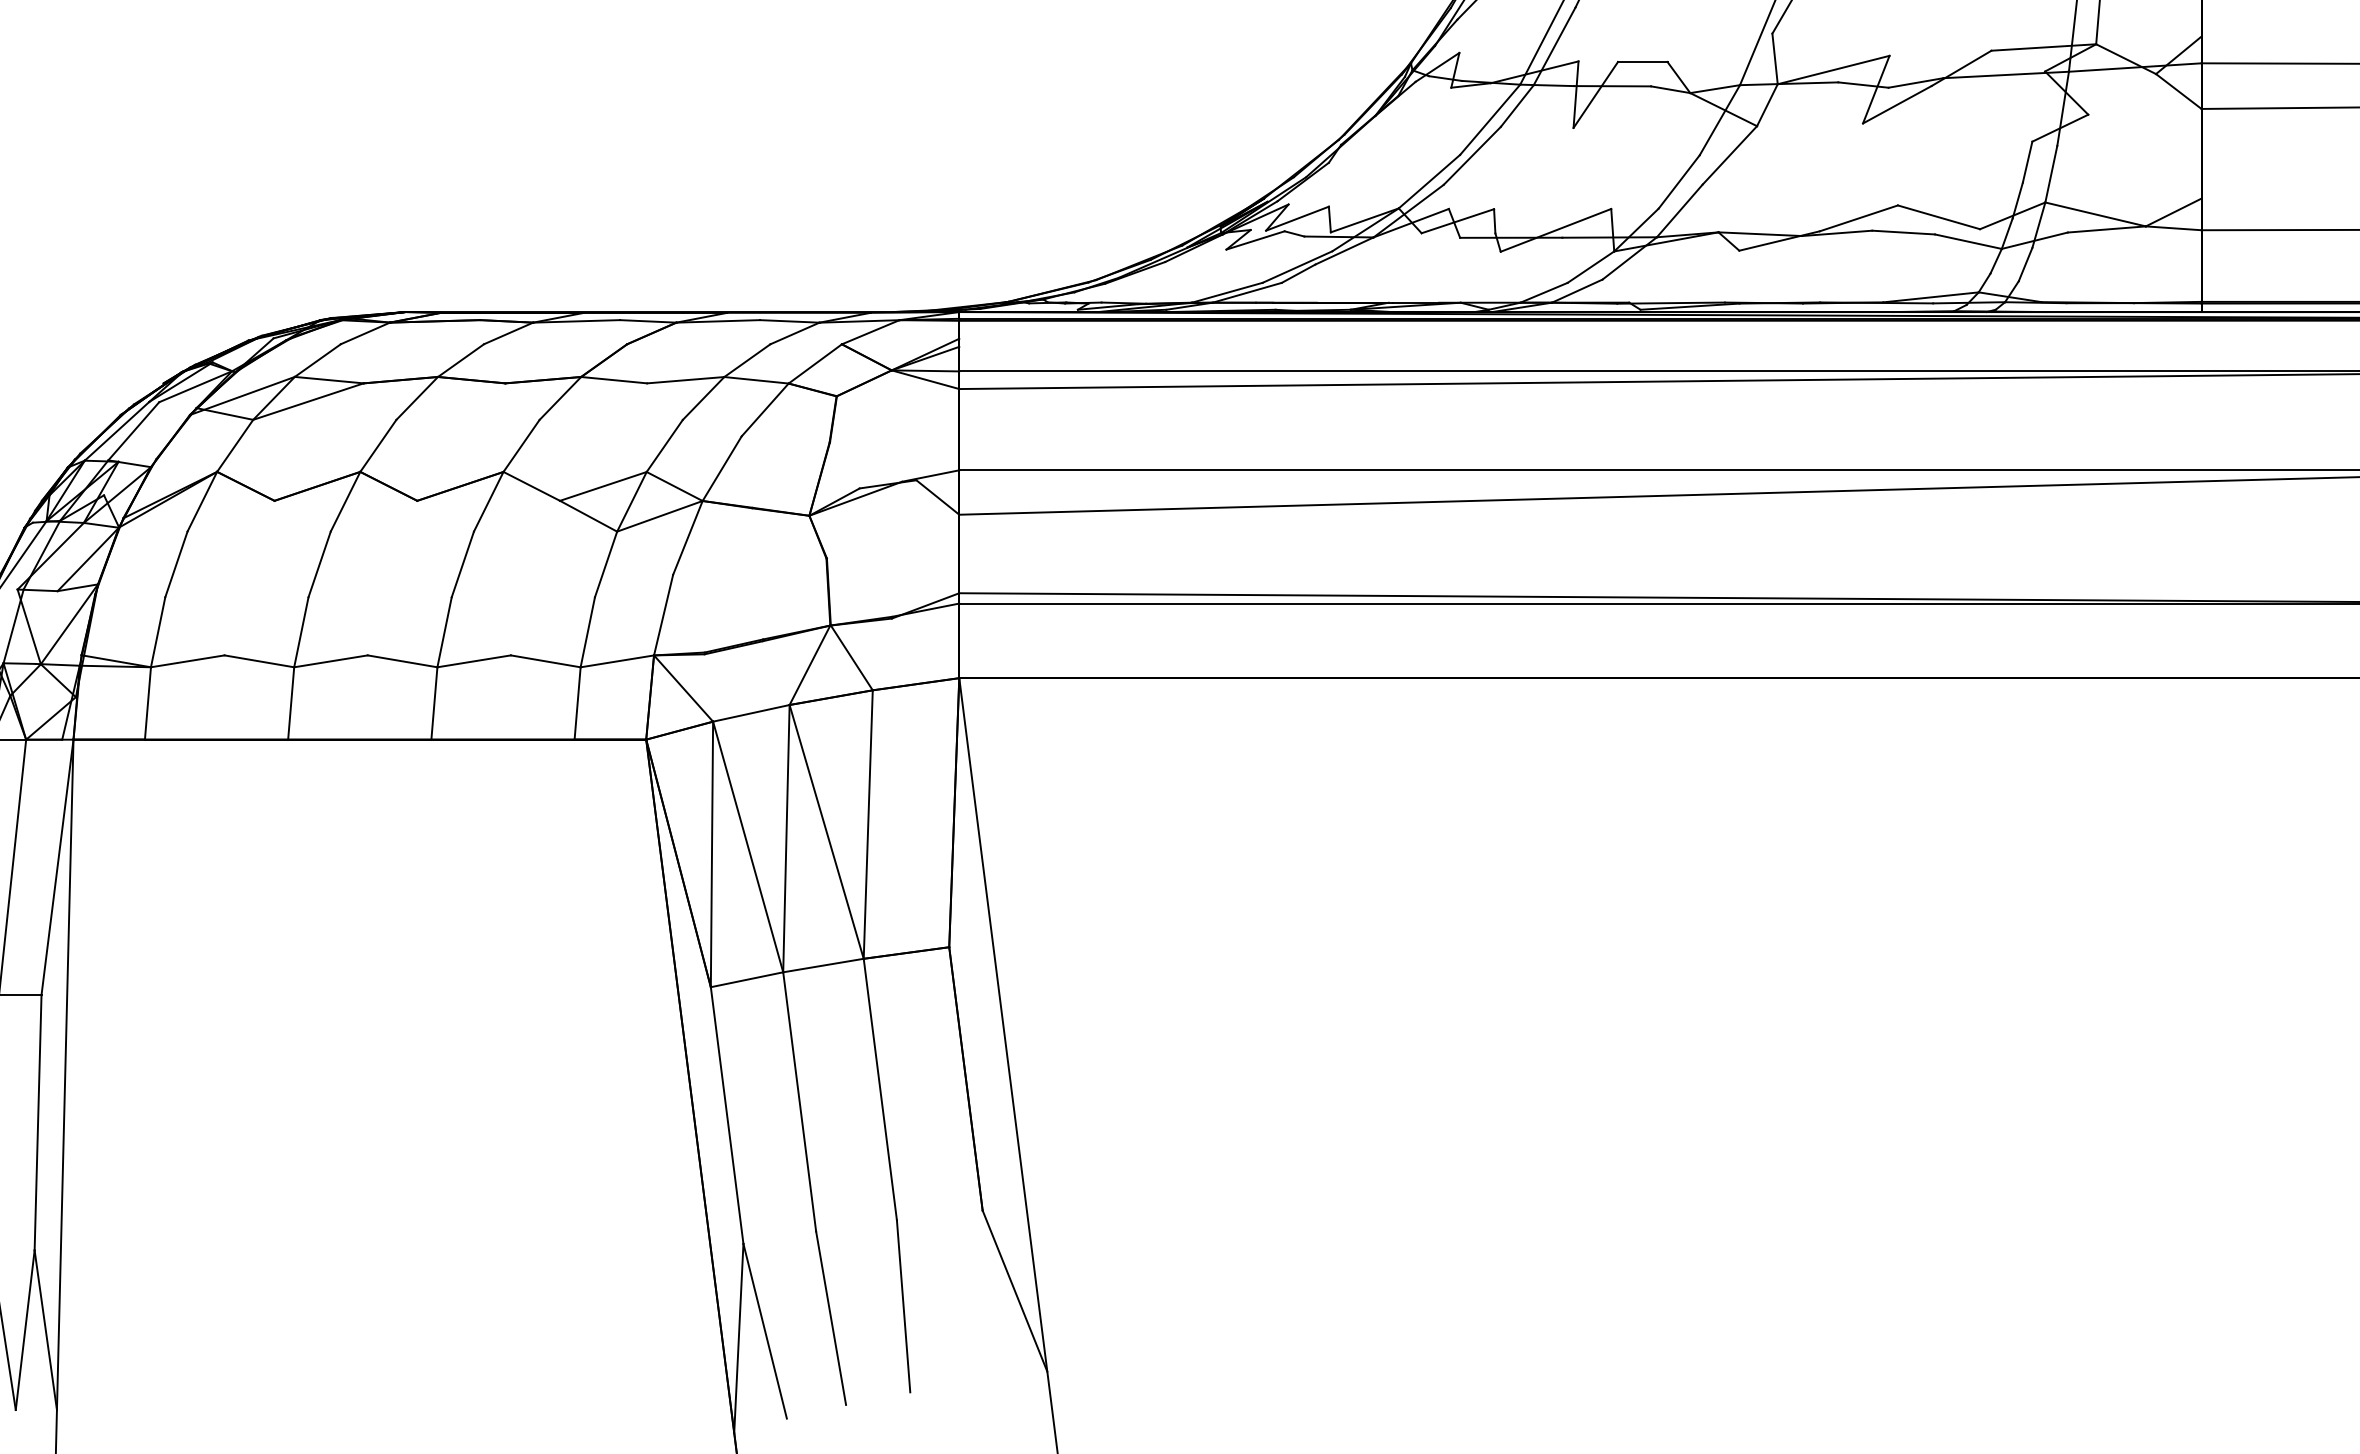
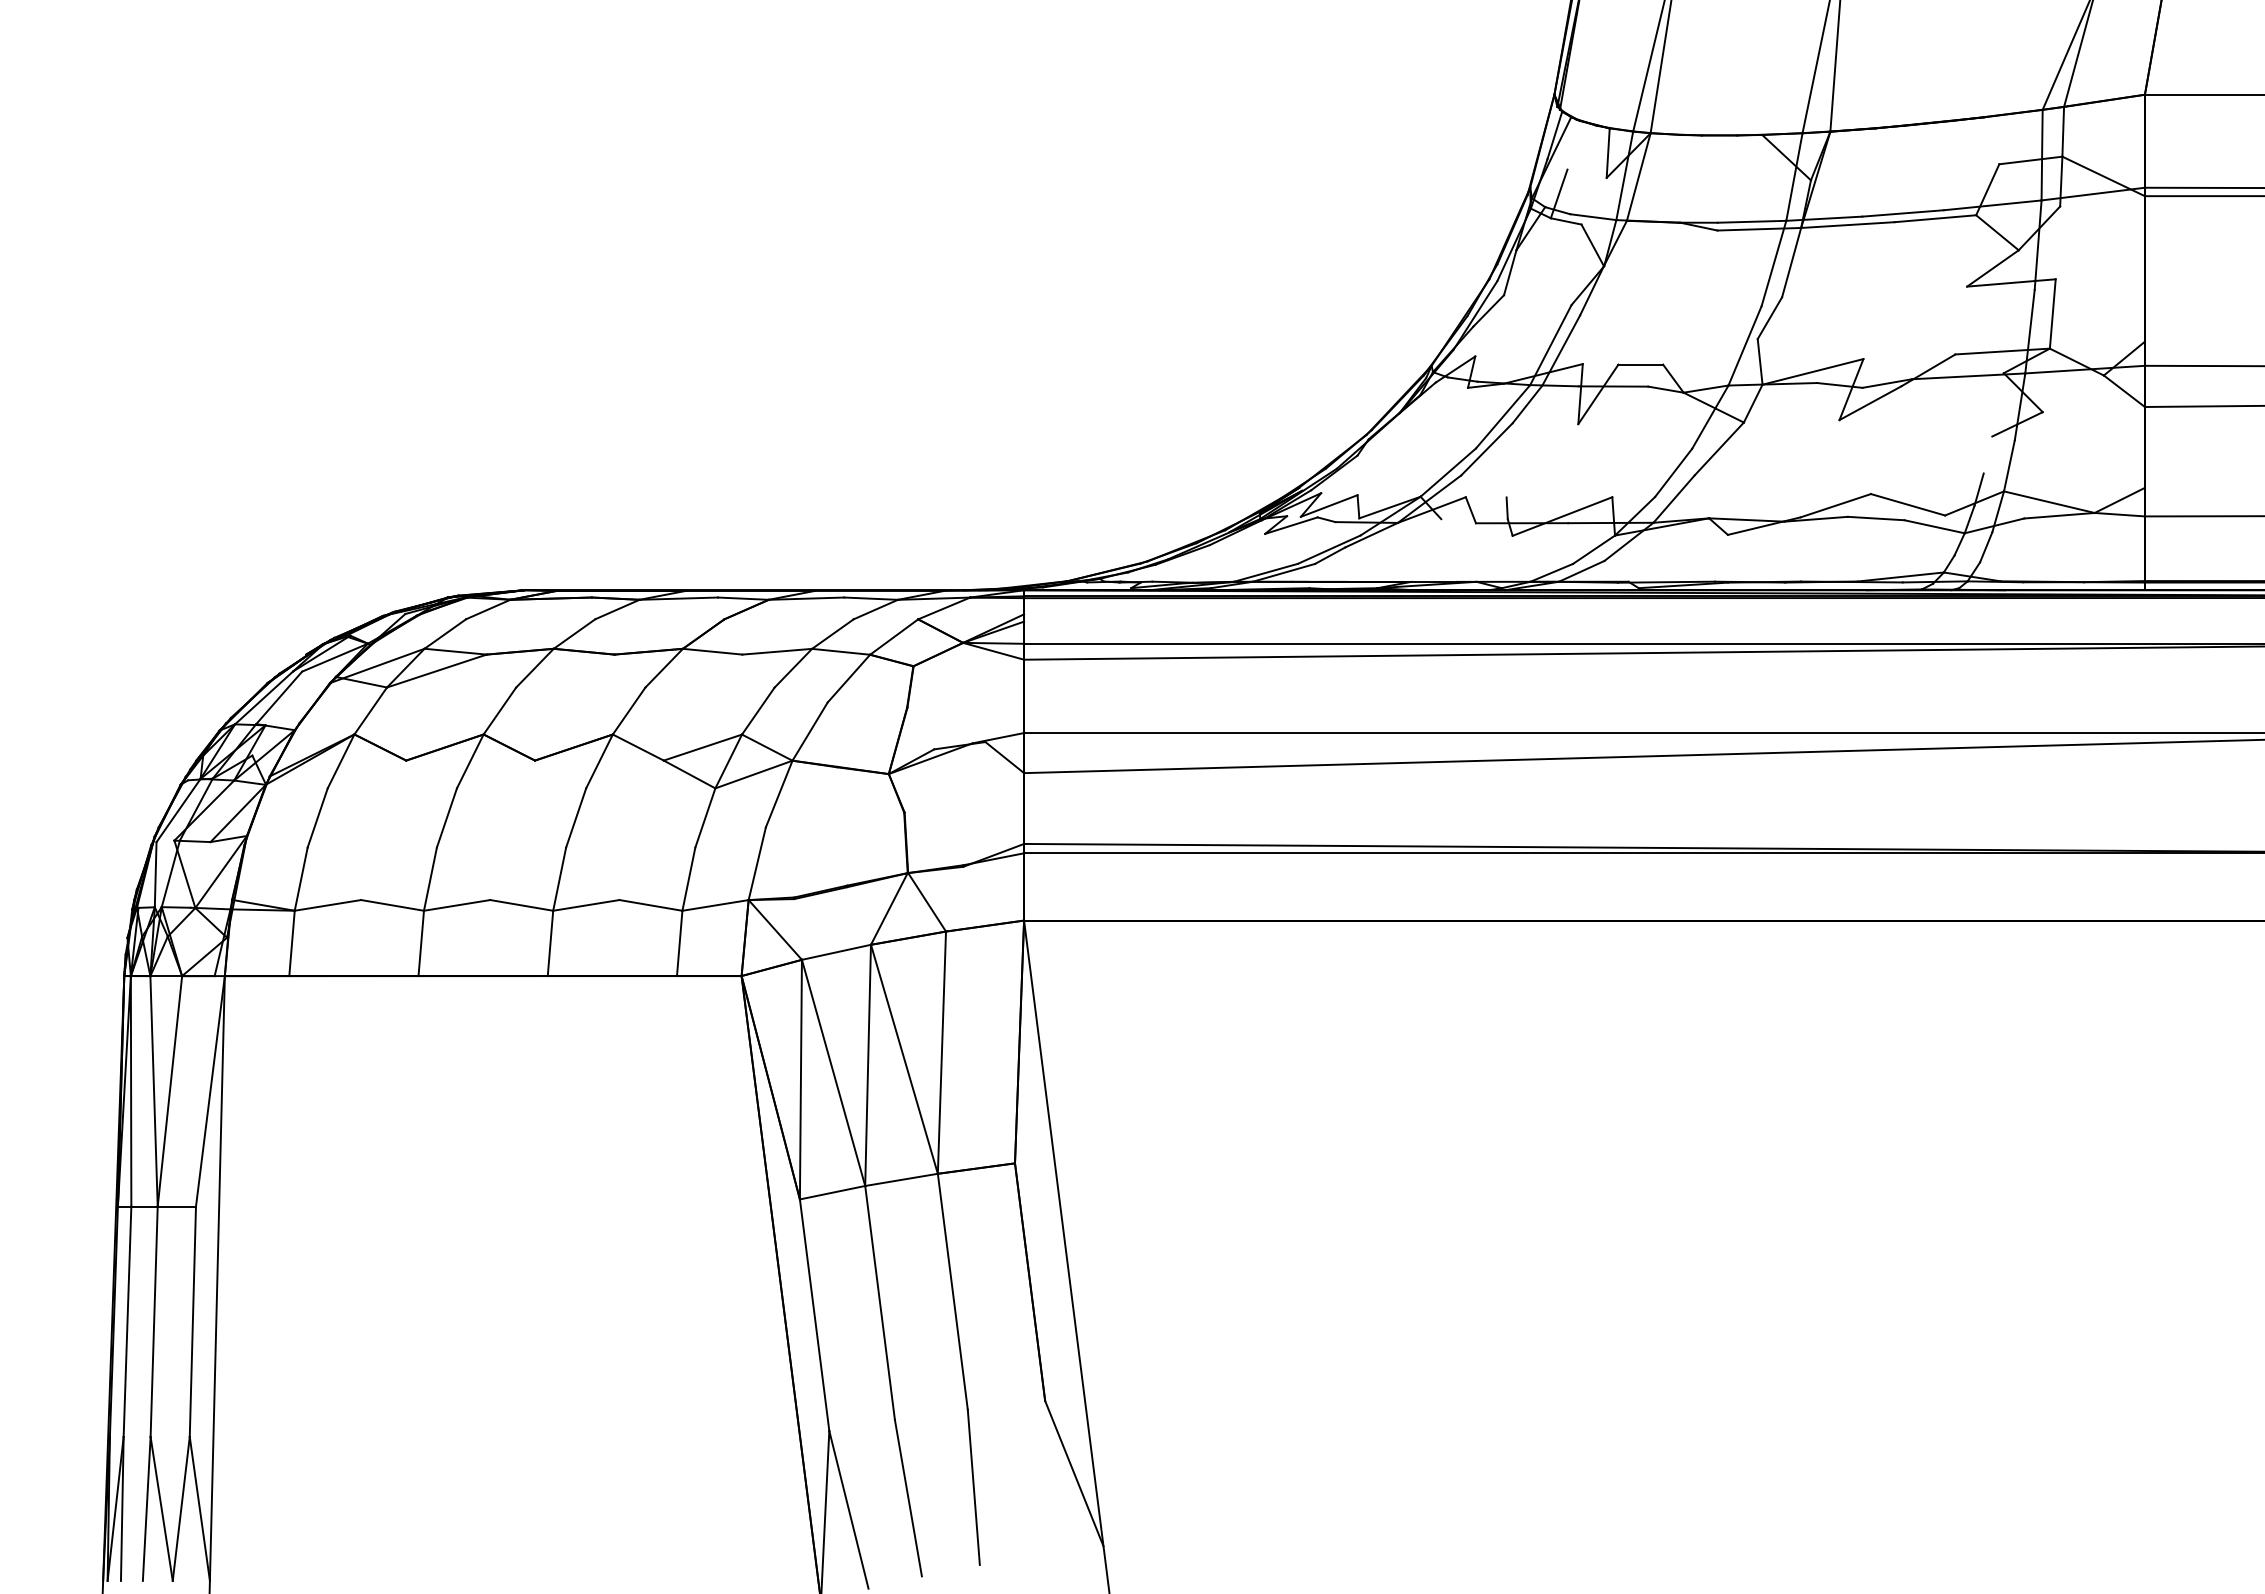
line: (2027, 161) -> (1987, 454), removed
line: (1457, 221) -> (1473, 508), removed

